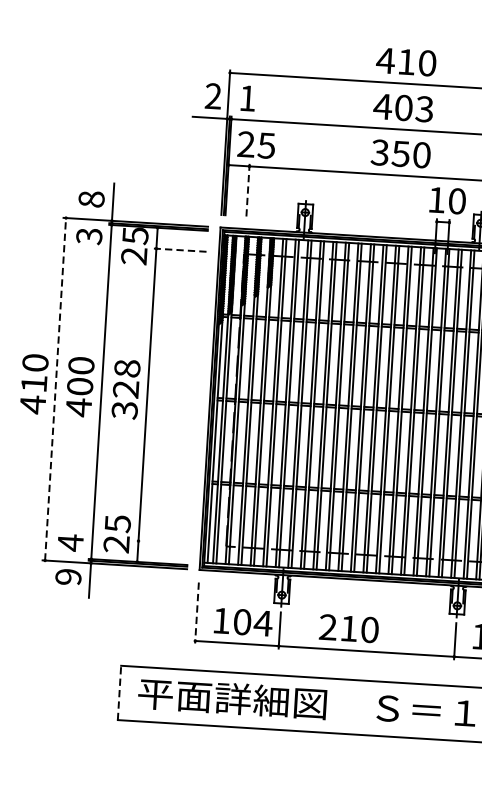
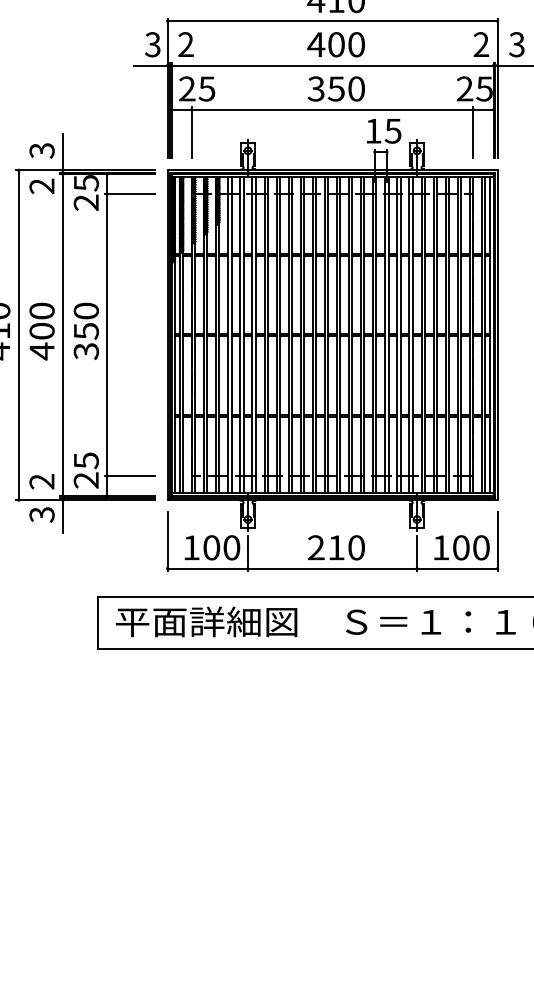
text: (212, 96) -> (152, 44), 2 -> 3
text: (247, 98) -> (185, 44), 1 -> 2
text: (424, 109) -> (356, 44), 403 -> 400
line: (247, 189) -> (191, 132), dashed -> solid
text: (91, 199) -> (41, 150), 8 -> 3
text: (456, 200) -> (392, 130), 10 -> 15
text: (88, 236) -> (41, 186), 3 -> 2
line: (179, 250) -> (129, 194), dashed -> solid
text: (125, 378) -> (85, 320), 328 -> 350
line: (55, 388) -> (18, 334), dashed -> solid
text: (70, 542) -> (41, 481), 4 -> 2
line: (161, 542) -> (129, 476), added
text: (67, 576) -> (41, 514), 9 -> 3
line: (196, 613) -> (167, 542), dashed -> solid
text: (262, 623) -> (231, 547), 104 -> 100
text: (349, 628) -> (336, 547), moved
line: (119, 692) -> (97, 622), dashed -> solid

